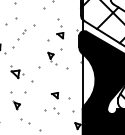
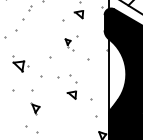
part: (54, 56) -> (71, 42), size x0.7
part: (16, 105) -> (34, 108), moved
part: (51, 110) -> (67, 77), moved

